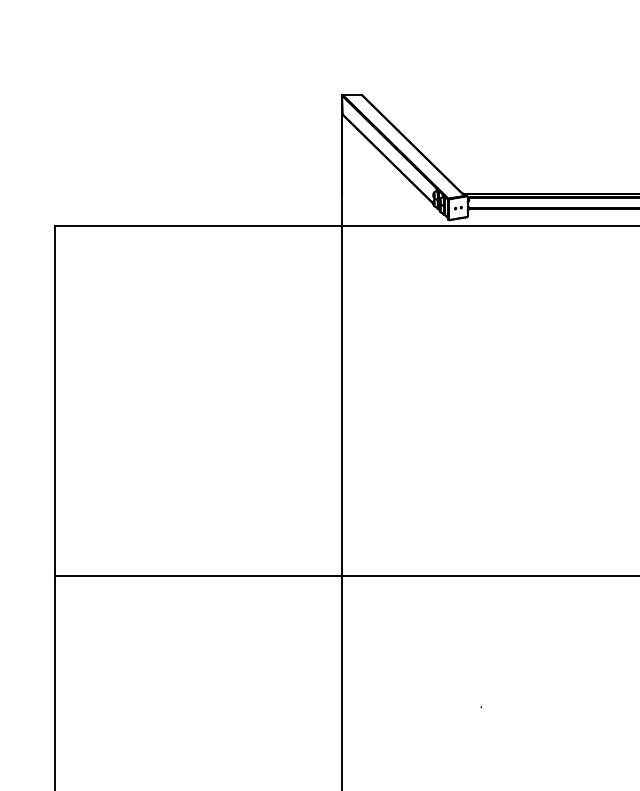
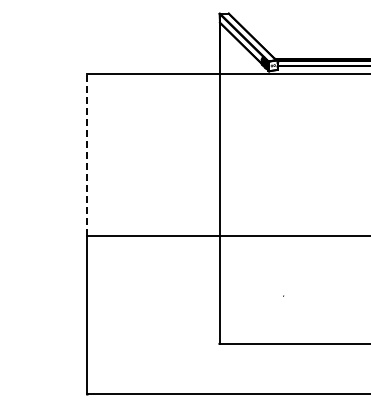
line: (55, 400) -> (87, 154), solid -> dashed

